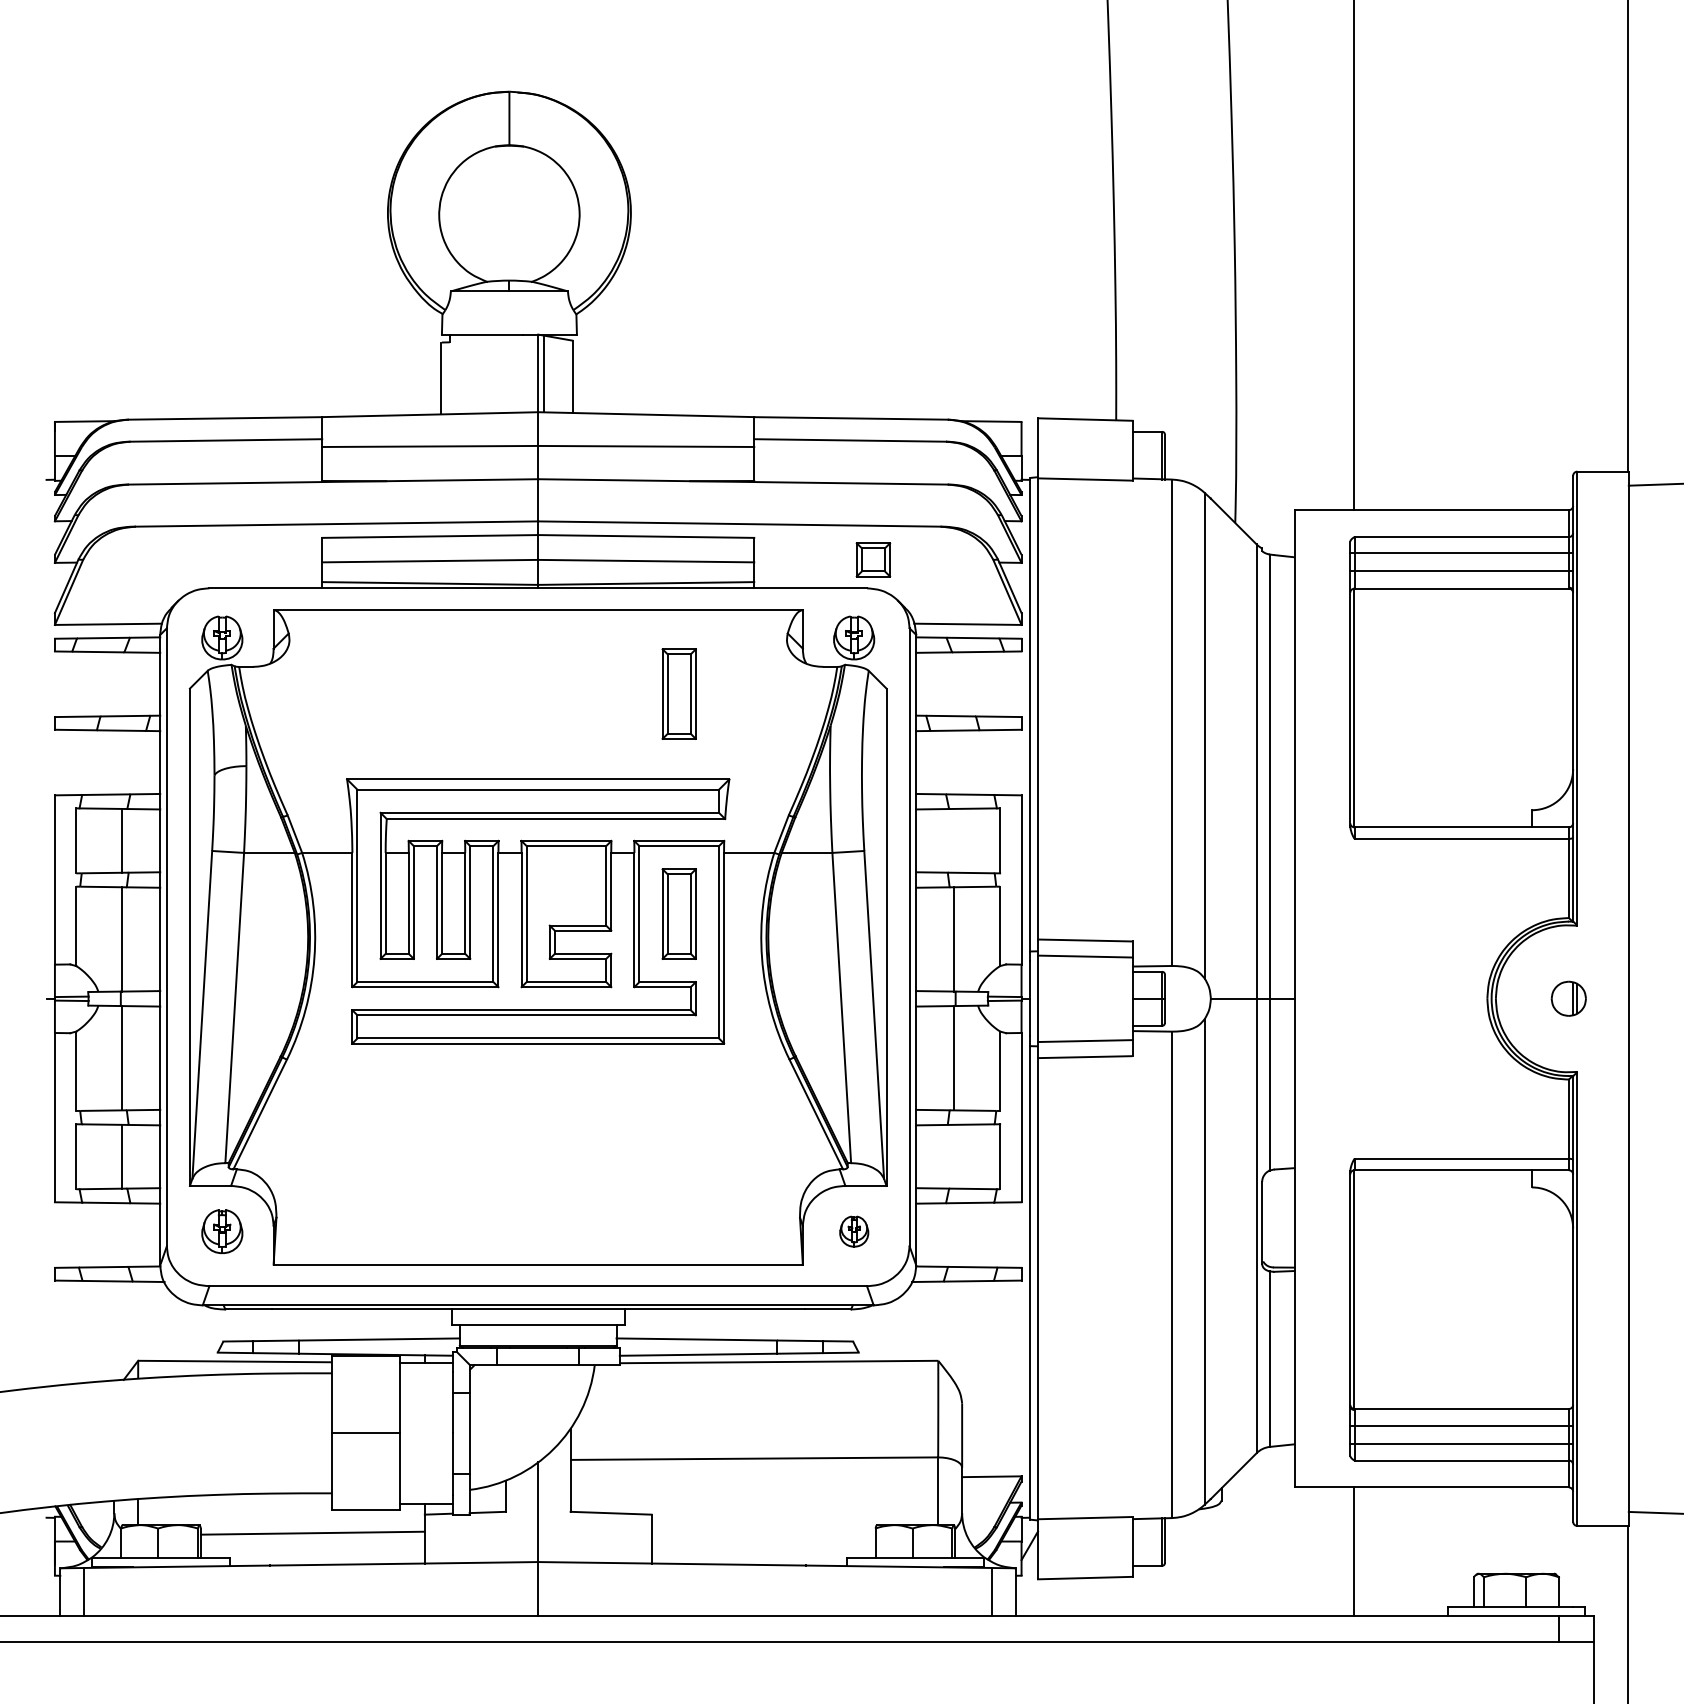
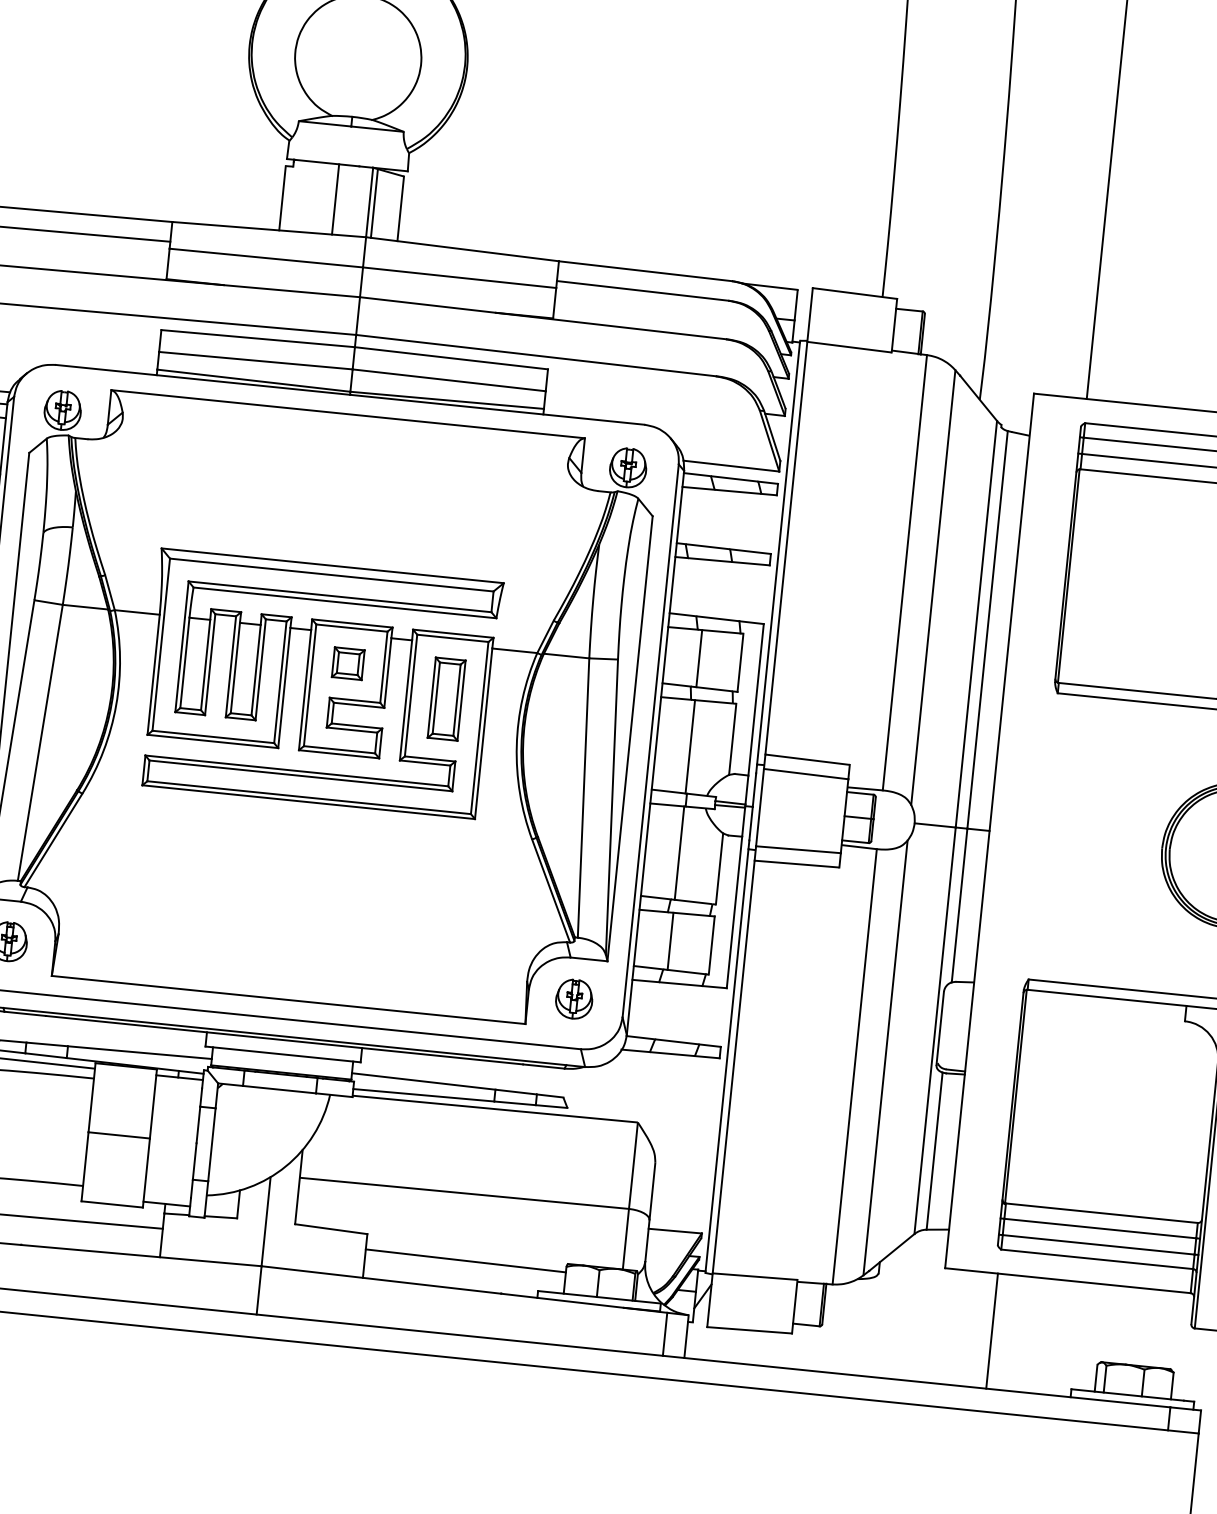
line: (500, 373) -> (335, 199), added
part: (873, 559) -> (348, 663), moved
part: (678, 693) -> (466, 501), removed
line: (954, 840) -> (699, 658), added
line: (954, 1156) -> (670, 941), added
part: (854, 1231) -> (574, 999), size x1.43
line: (763, 1532) -> (465, 1260), added

